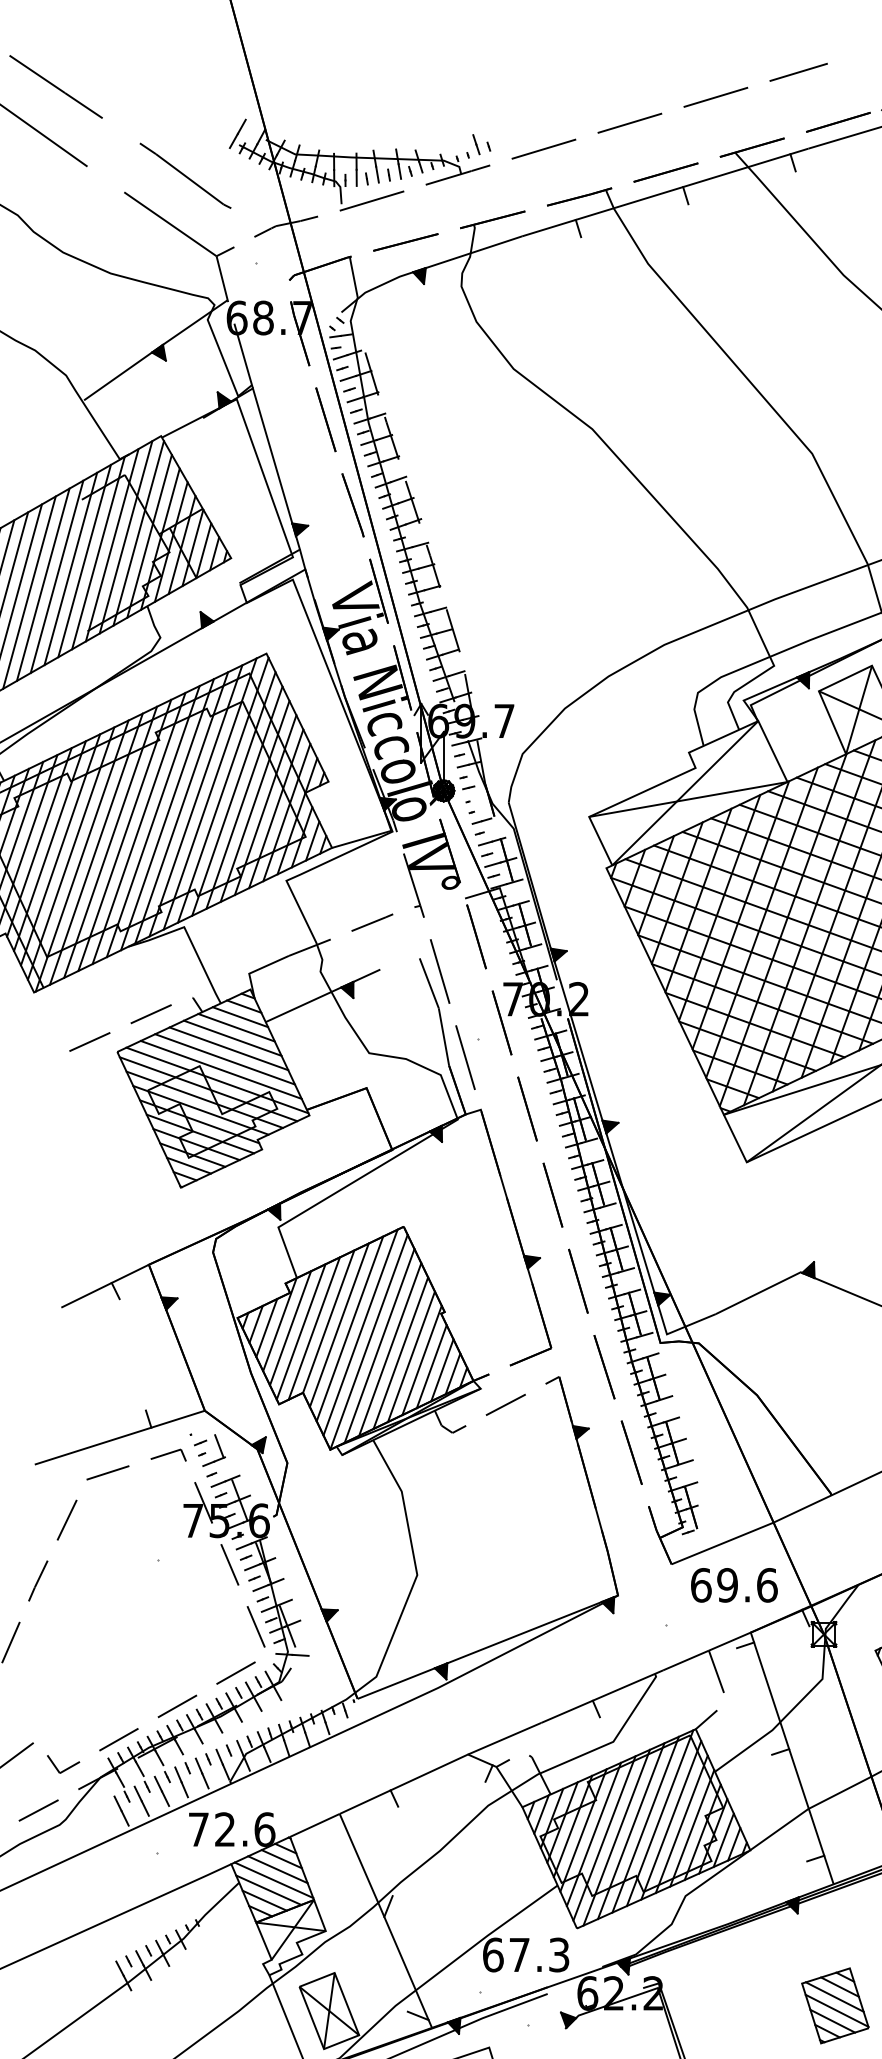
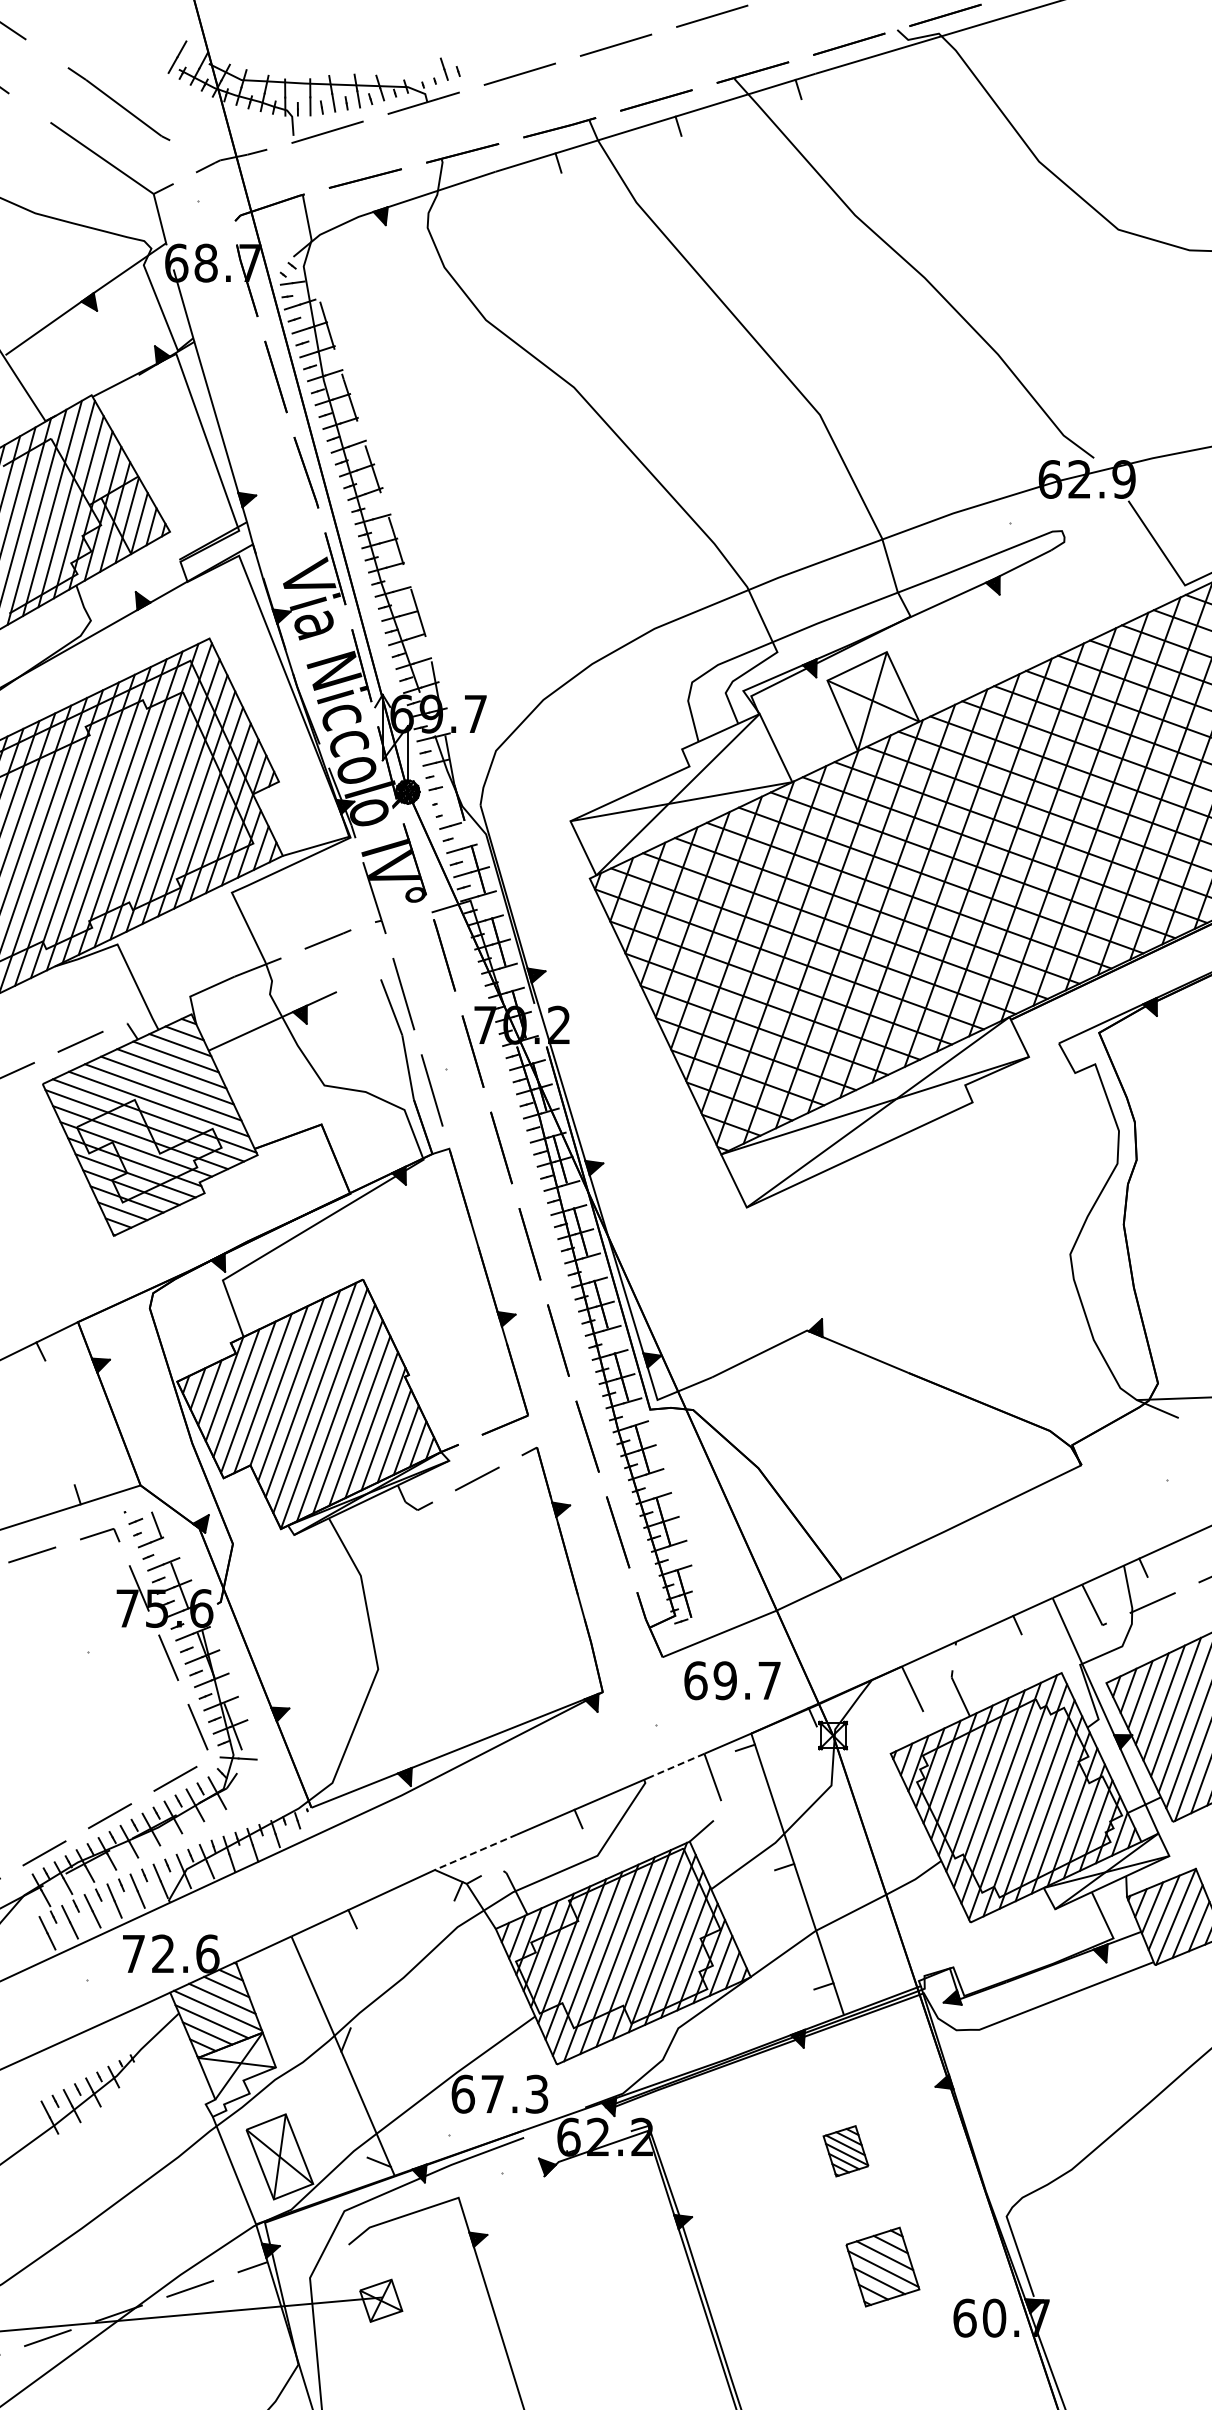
text: (767, 1585) -> (769, 1680), 69.6 -> 69.7
line: (685, 1660) -> (678, 1764), solid -> dashed
line: (504, 1738) -> (475, 1852), solid -> dashed
part: (835, 2006) -> (845, 2151), size x0.6

